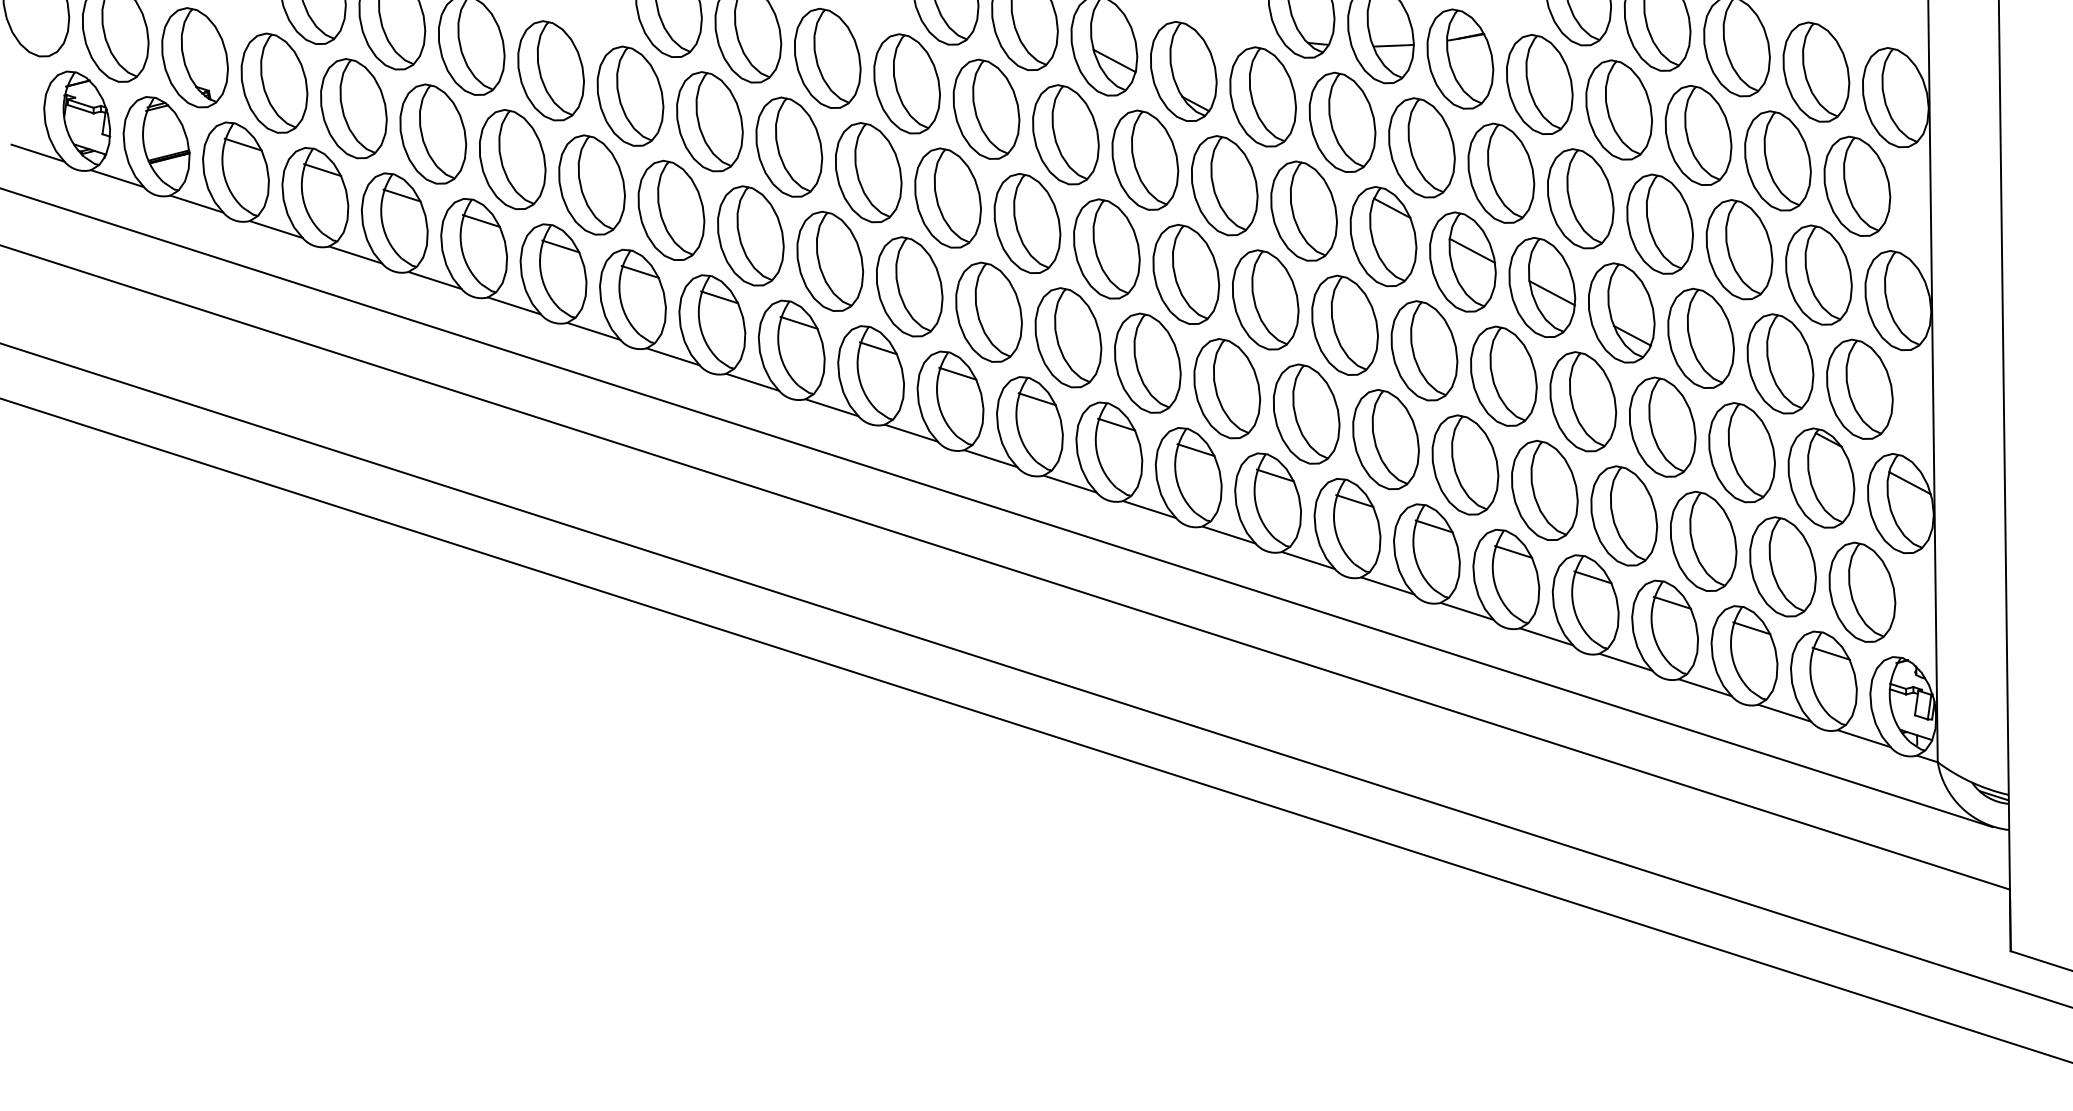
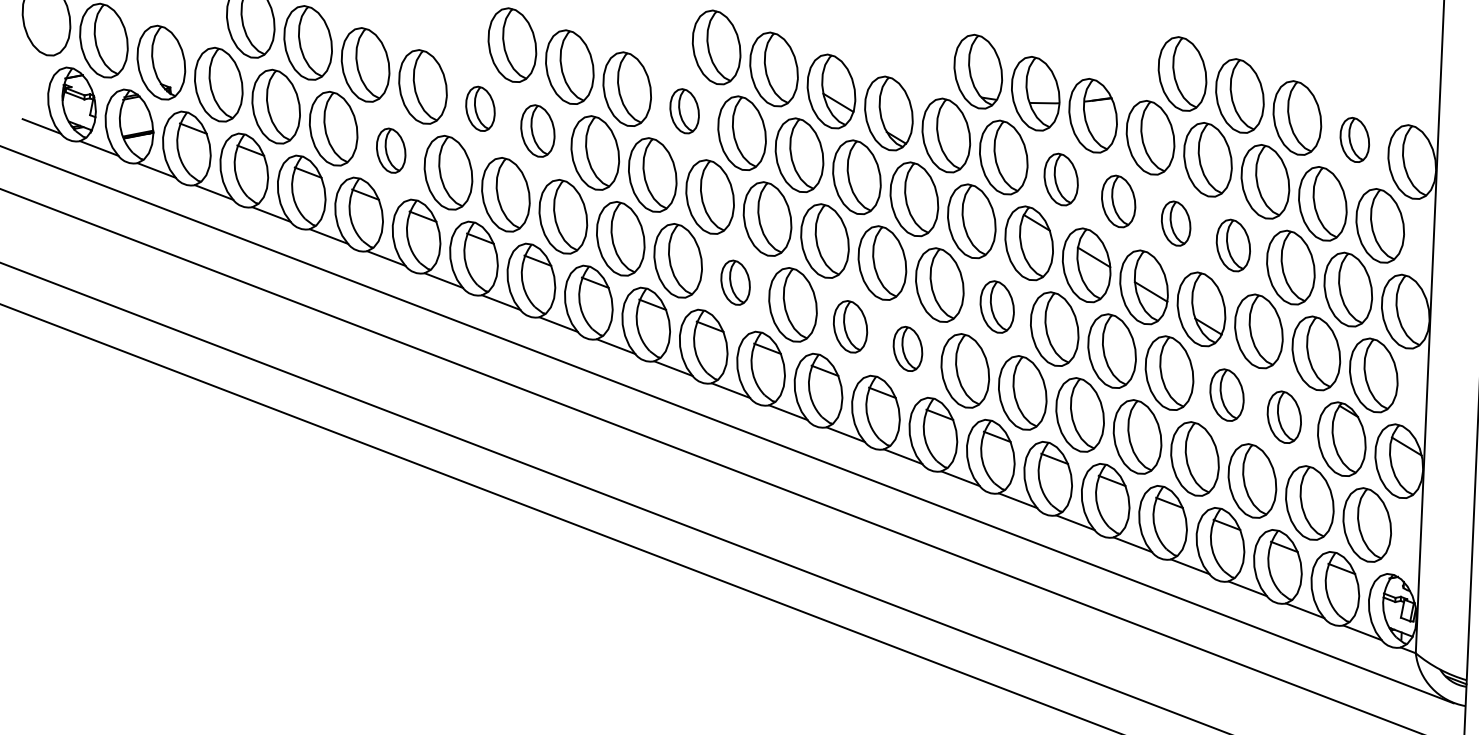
part: (1816, 71) -> (1354, 139), size x0.6
part: (906, 83) -> (684, 110), size x0.6
part: (630, 95) -> (480, 108), size x0.6
part: (709, 121) -> (537, 130), size x0.7
part: (1421, 147) -> (1060, 179), size x0.7
part: (512, 159) -> (390, 150), size x0.6
part: (1501, 172) -> (1118, 200), size x0.7
part: (1580, 198) -> (1175, 223), size x0.6
part: (1659, 223) -> (1233, 245), size x0.7
part: (988, 311) -> (735, 282), size x0.6
part: (1344, 324) -> (996, 306), size x0.7
part: (1147, 362) -> (850, 326), size x0.7
part: (1227, 388) -> (908, 348), size x0.6
part: (1662, 426) -> (1226, 394), size x0.7
part: (1741, 452) -> (1284, 417), size x0.7

